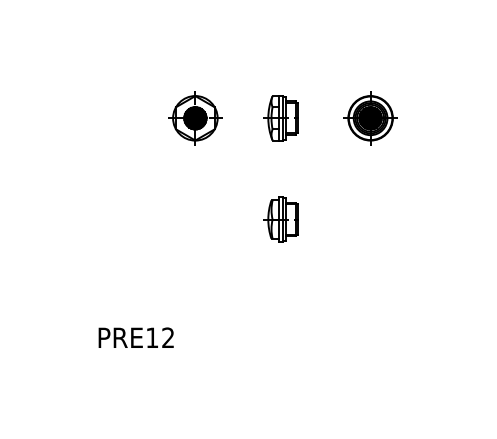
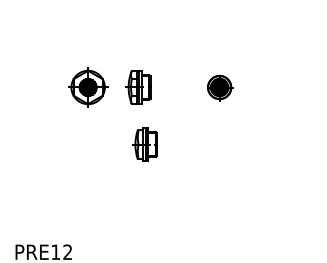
part: (280, 118) -> (137, 87), moved
part: (370, 118) -> (219, 87), size x0.7
part: (280, 219) -> (144, 144), moved

